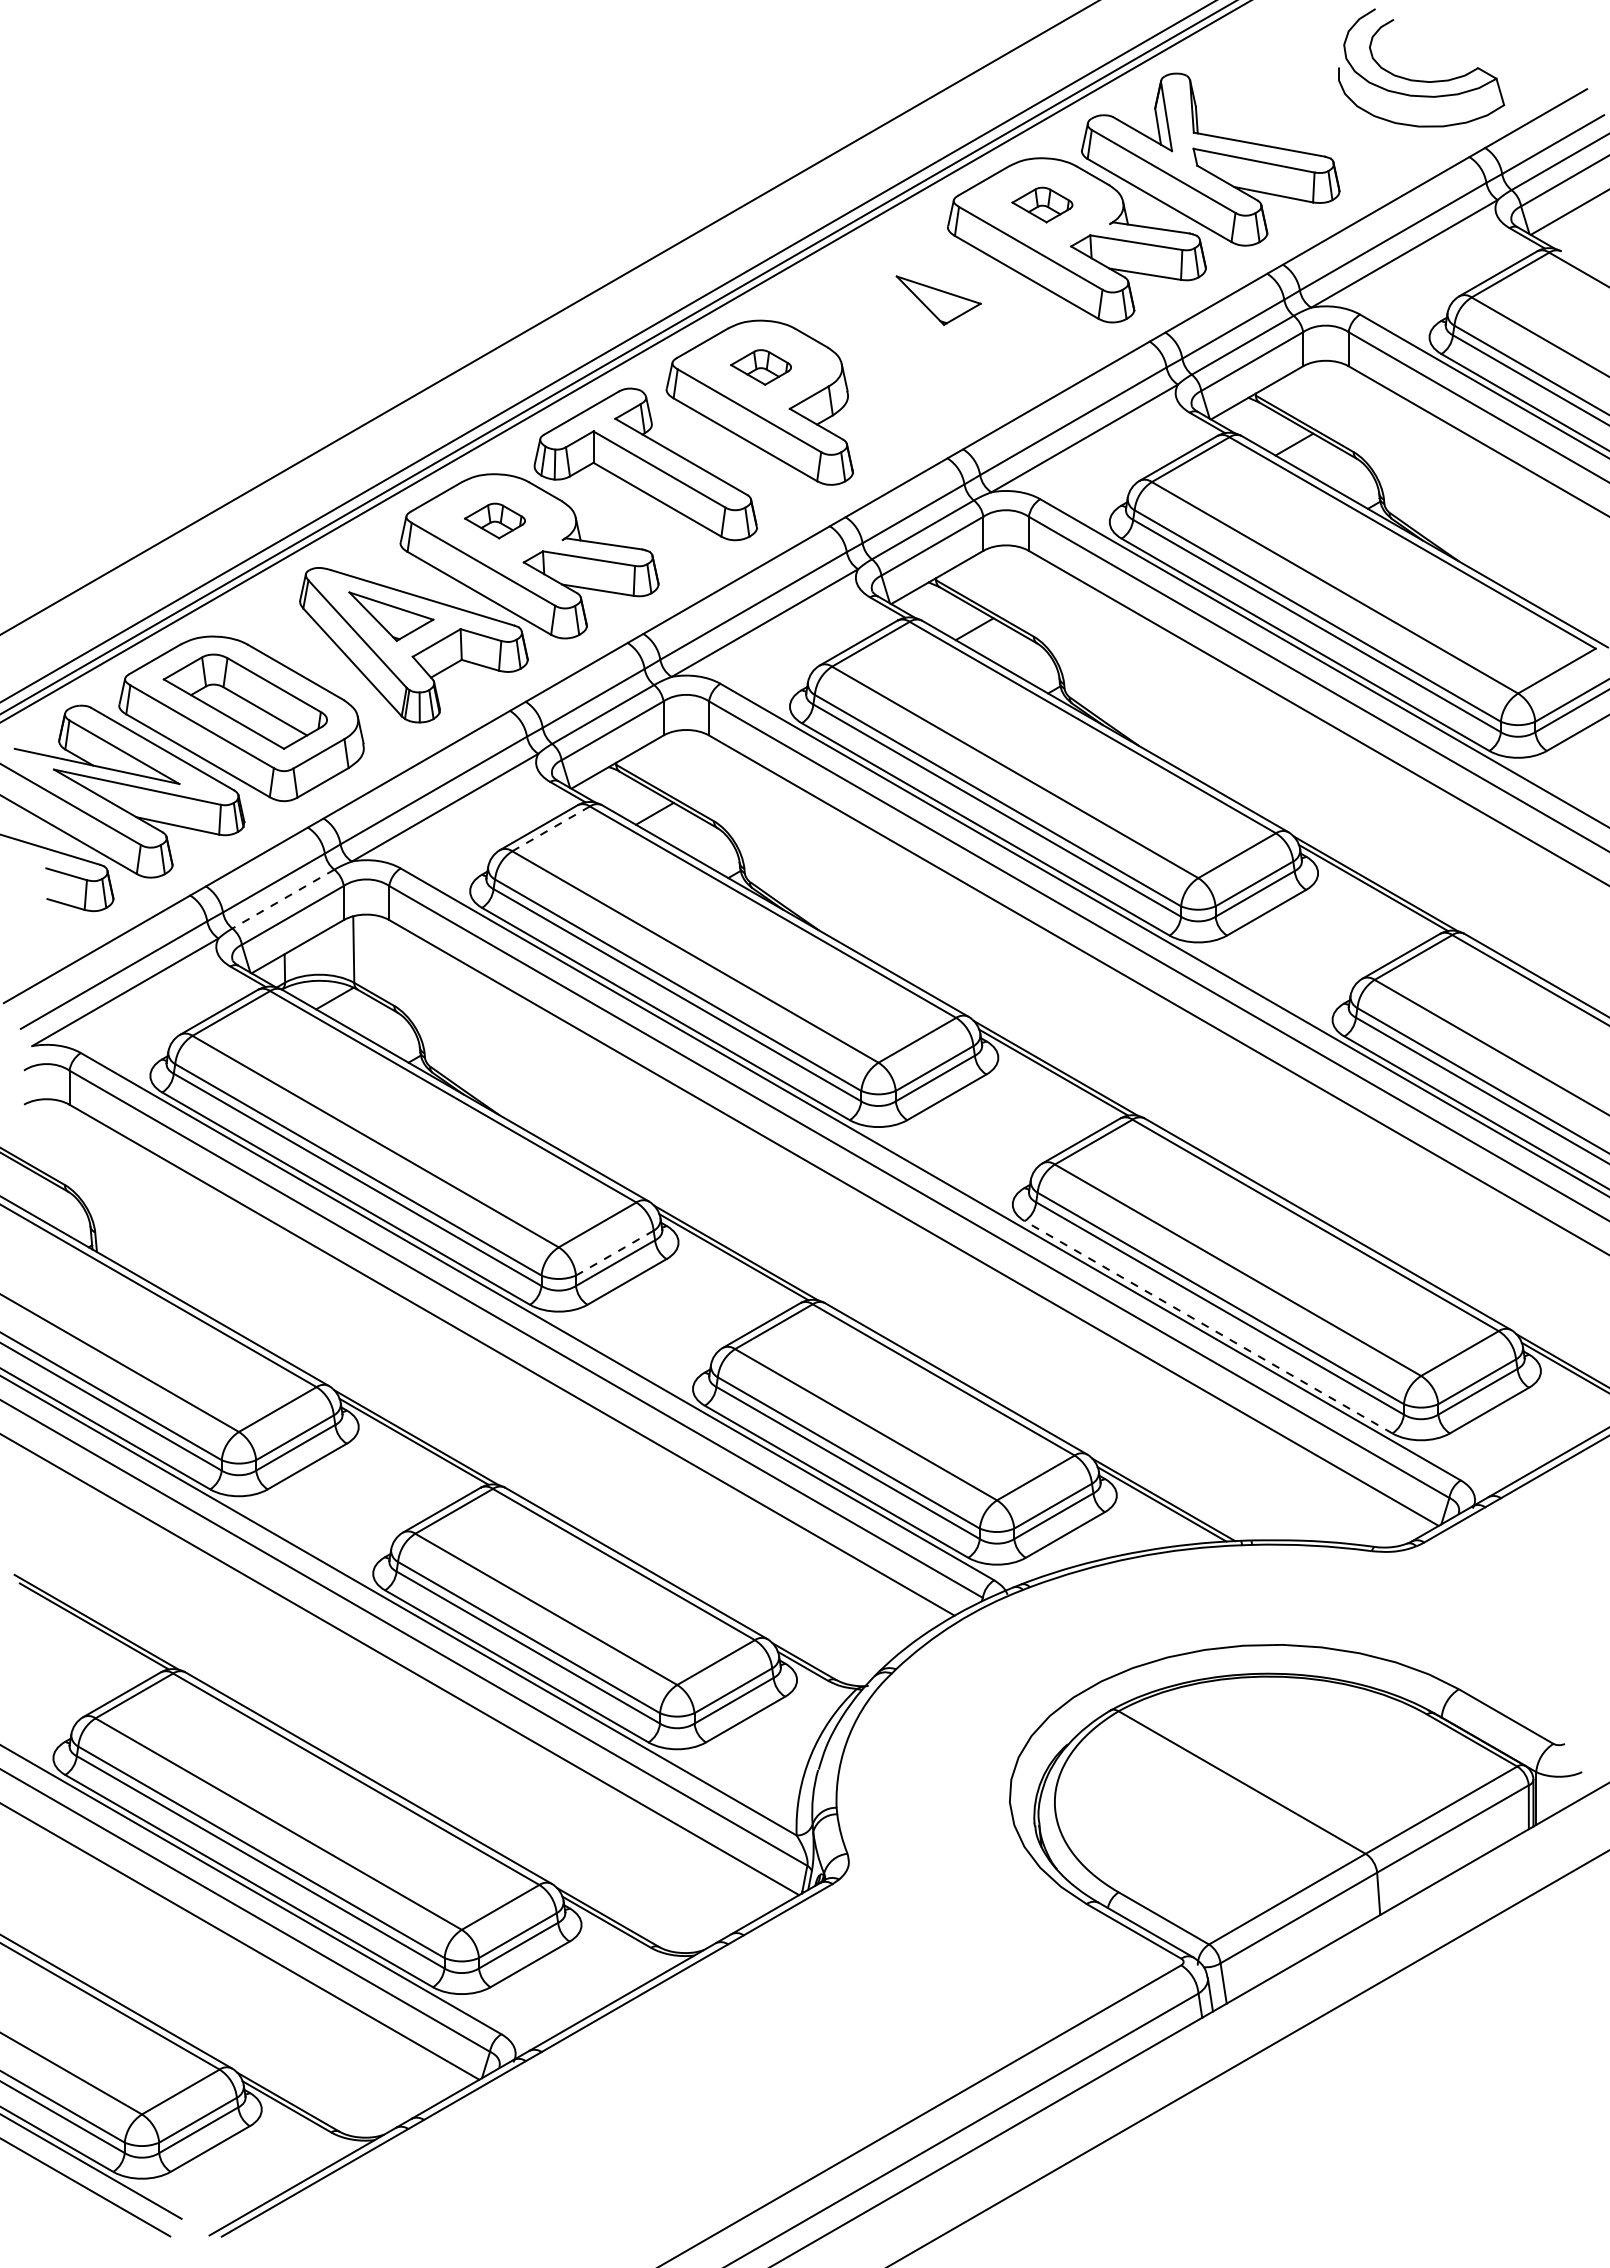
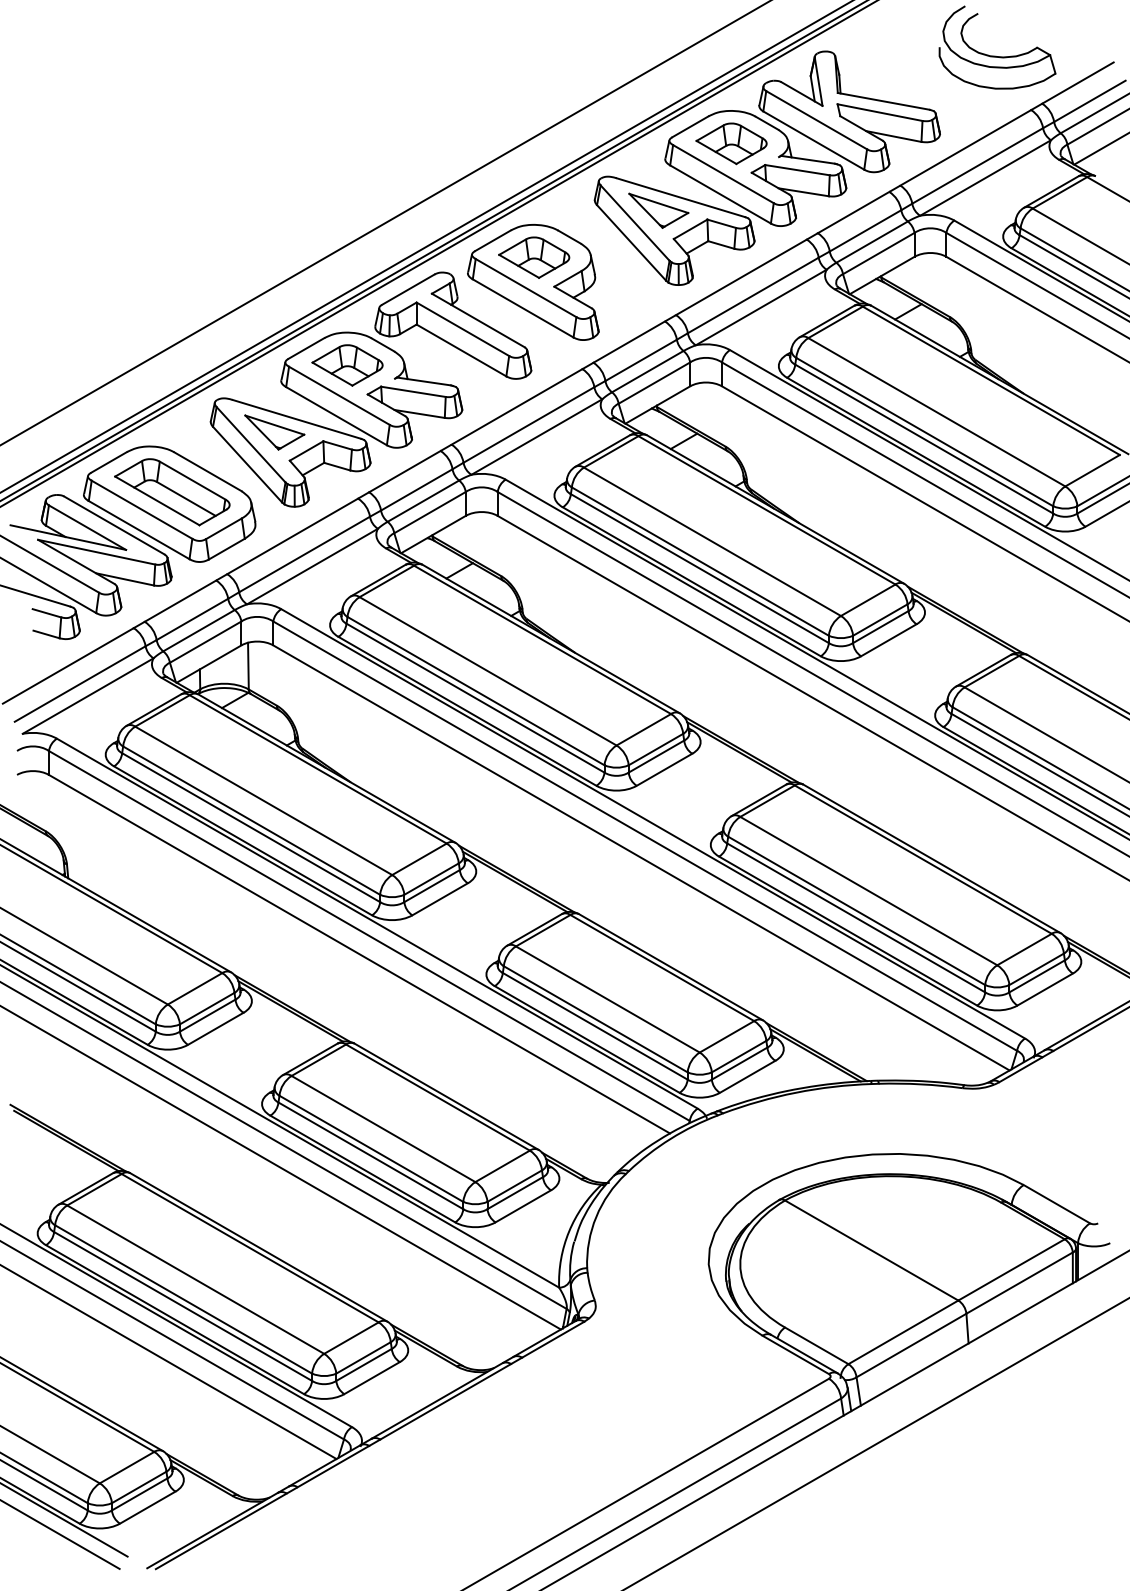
part: (1042, 204) -> (731, 143), size x1.67
part: (961, 329) -> (674, 231), added
part: (760, 367) -> (533, 257), size x1.67
part: (494, 520) -> (347, 365), size x1.67
line: (551, 828) -> (387, 581), dashed -> solid
line: (283, 899) -> (199, 630), dashed -> solid
line: (614, 1253) -> (431, 879), dashed -> solid
line: (1208, 1327) -> (848, 931), dashed -> solid

